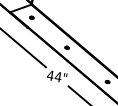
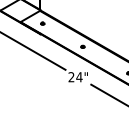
text: (50, 75) -> (71, 77), 44" -> 24"

